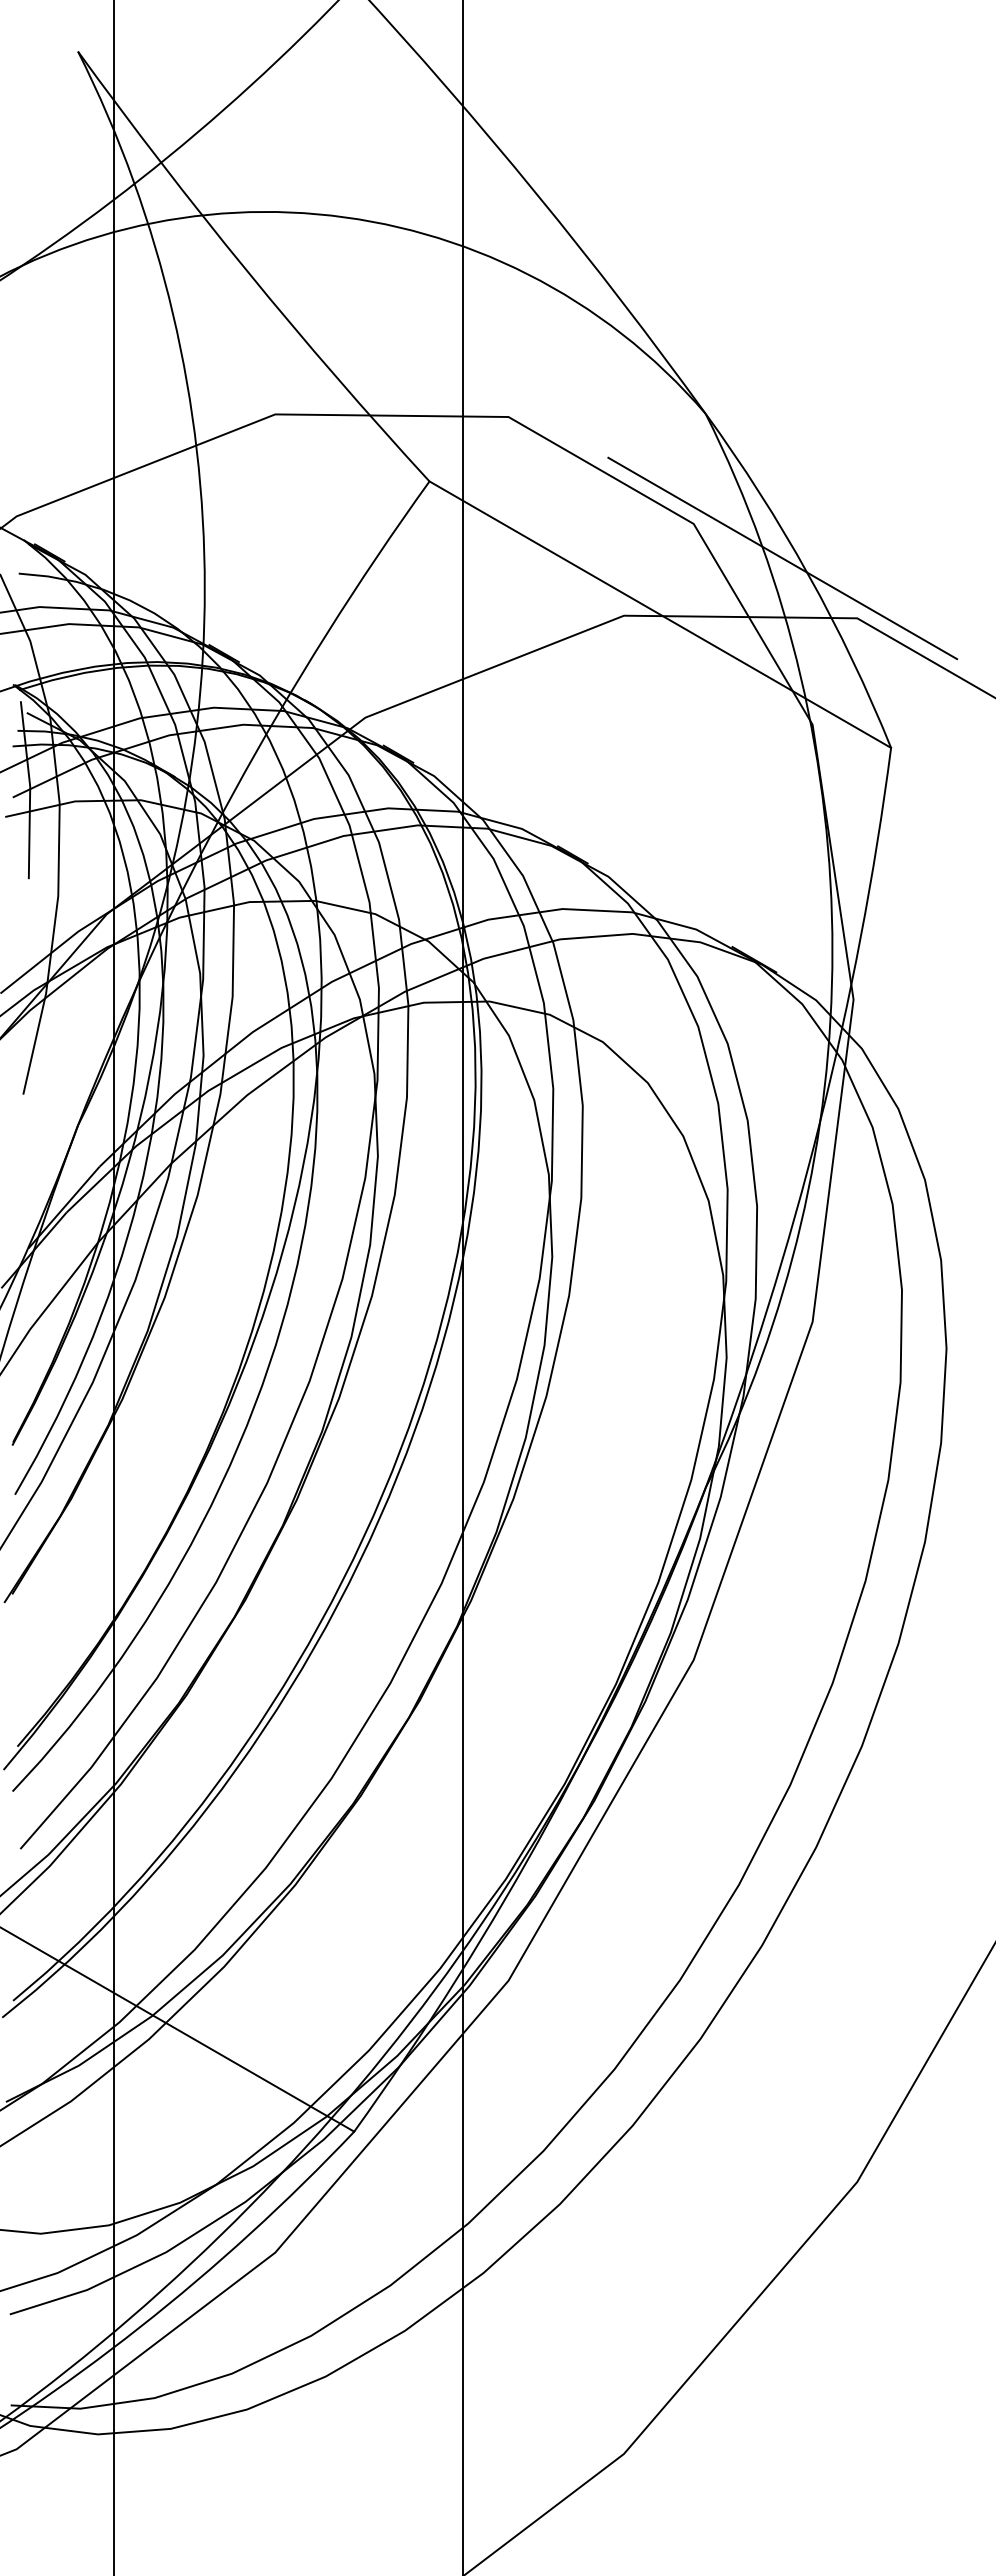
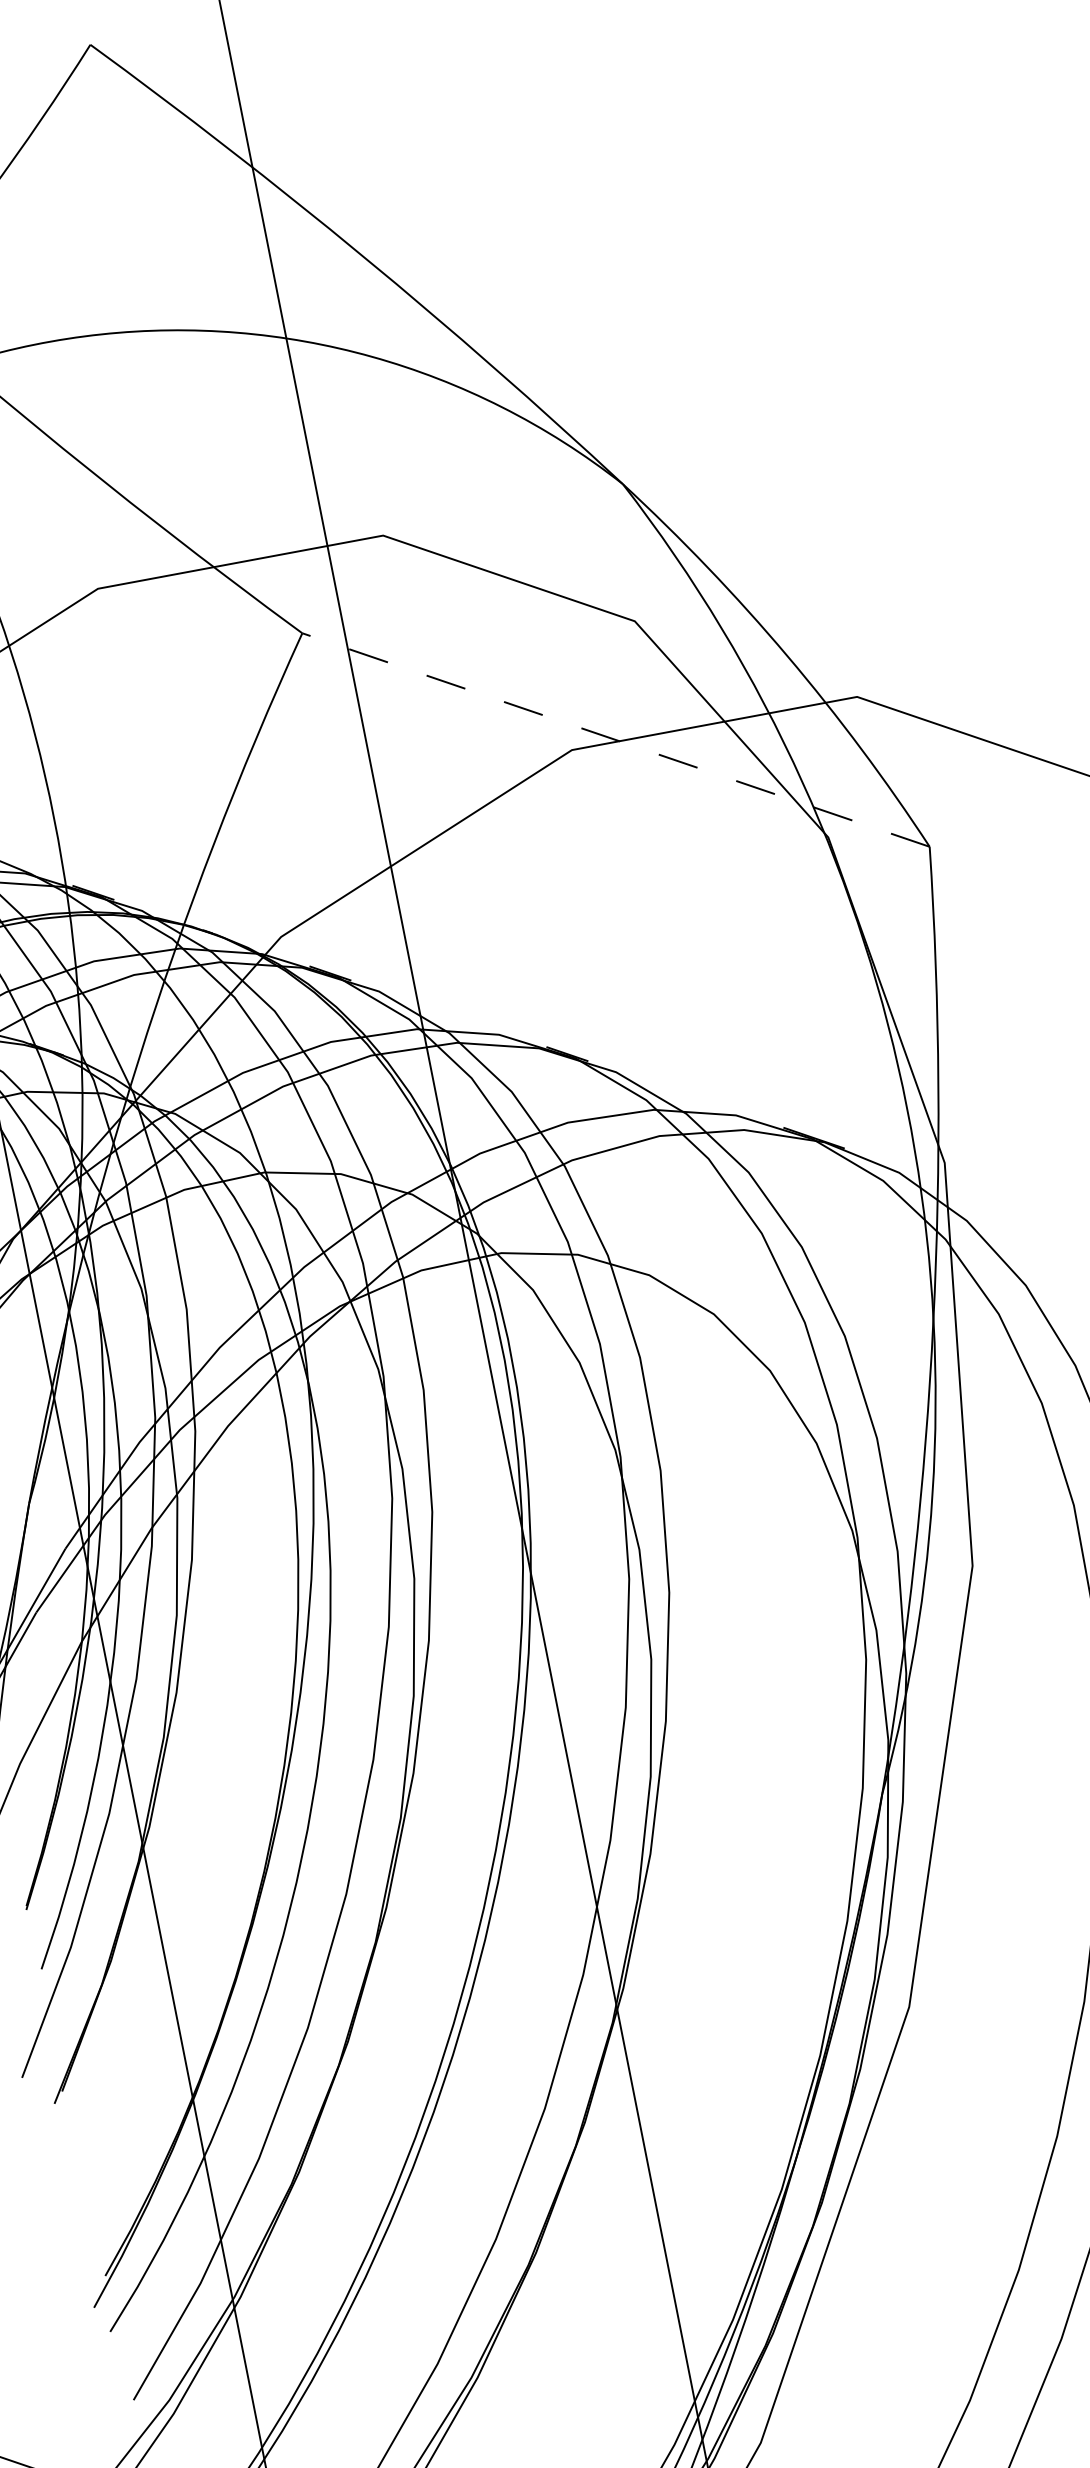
line: (782, 558) -> (751, 642), removed
line: (659, 614) -> (614, 740), solid -> dashed

